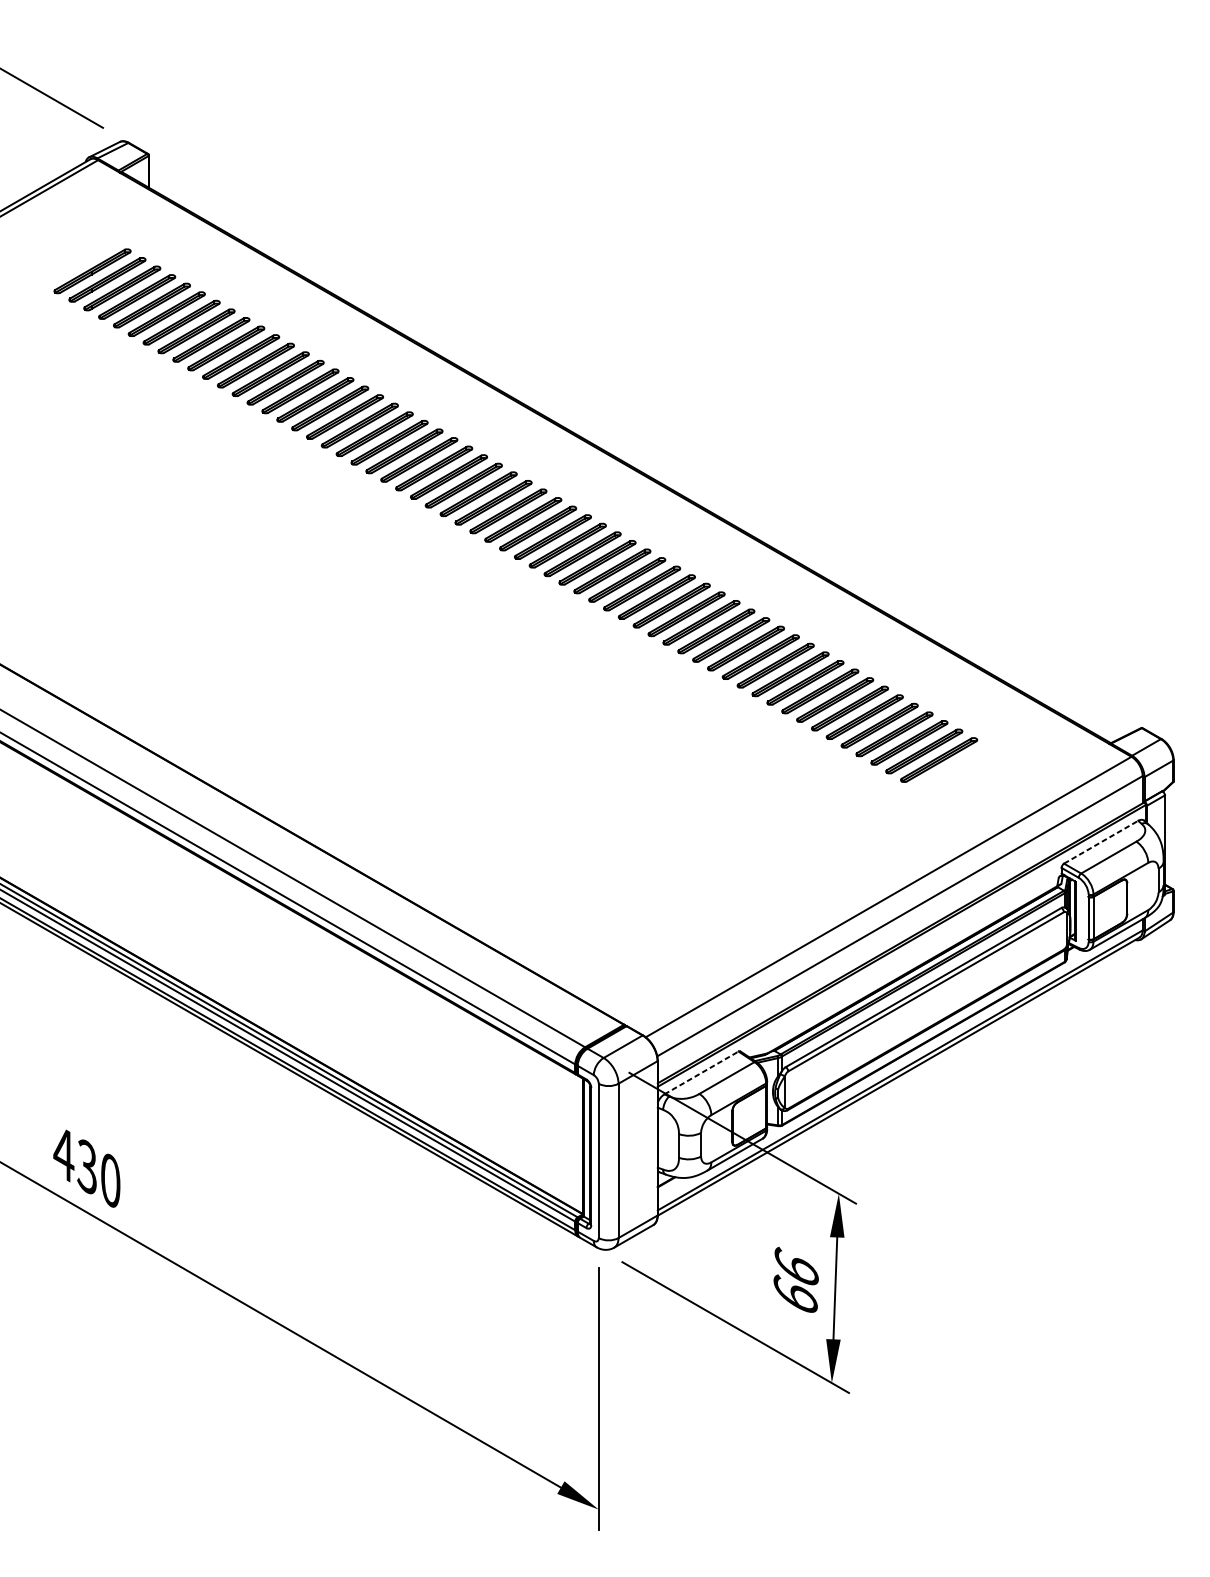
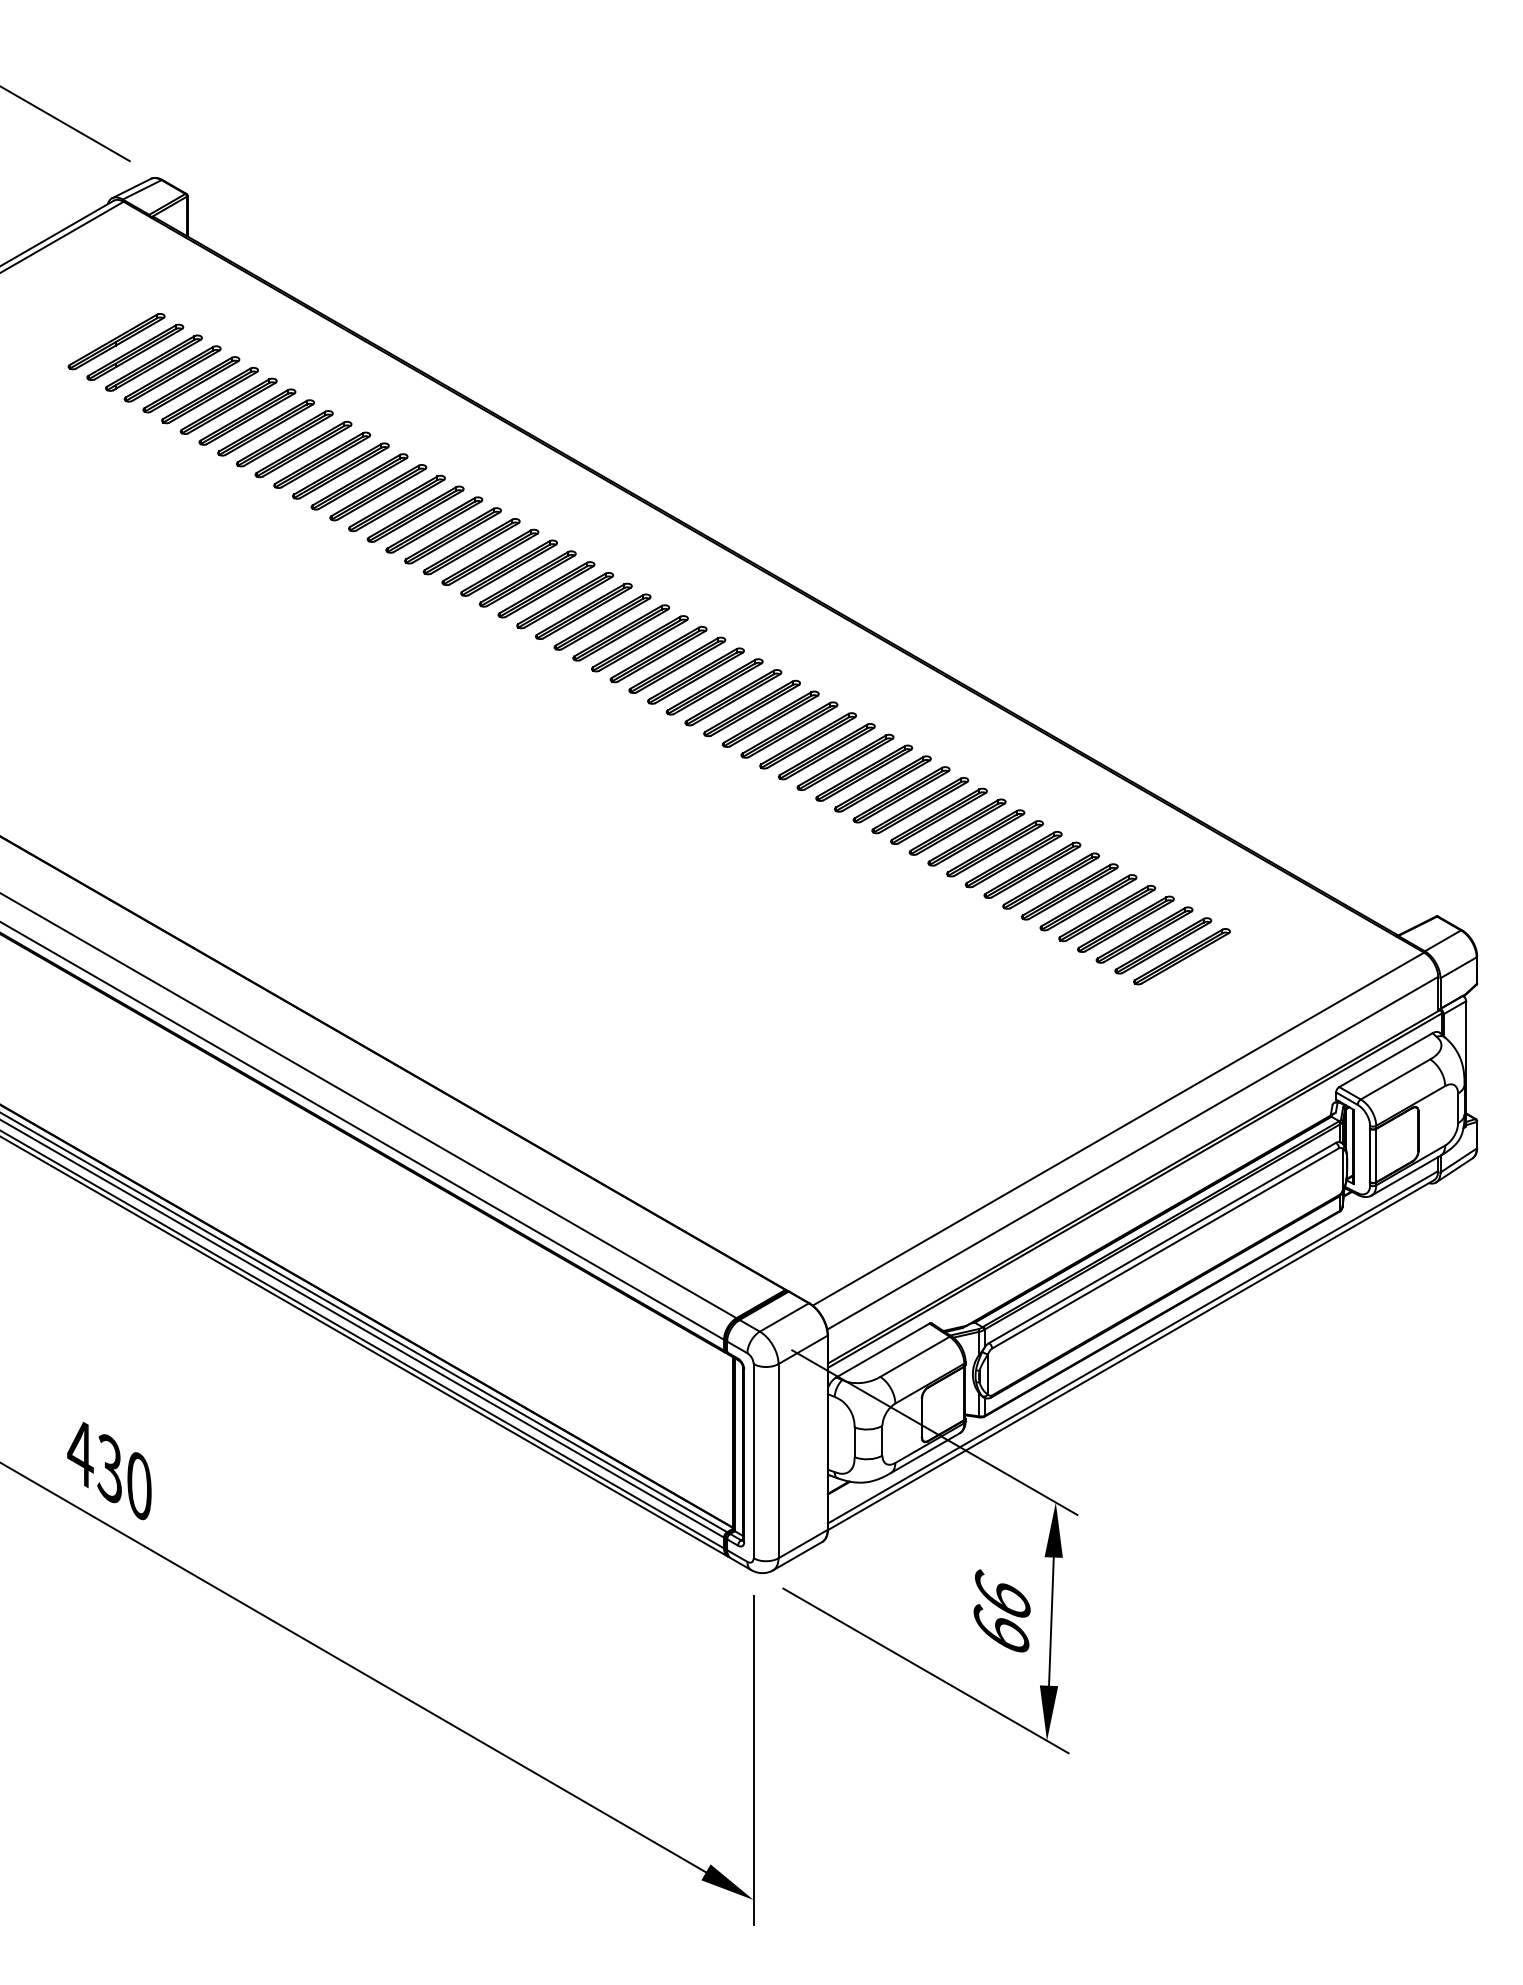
line: (1100, 842) -> (1385, 1060), dashed -> solid
line: (701, 1072) -> (882, 1350), dashed -> solid

